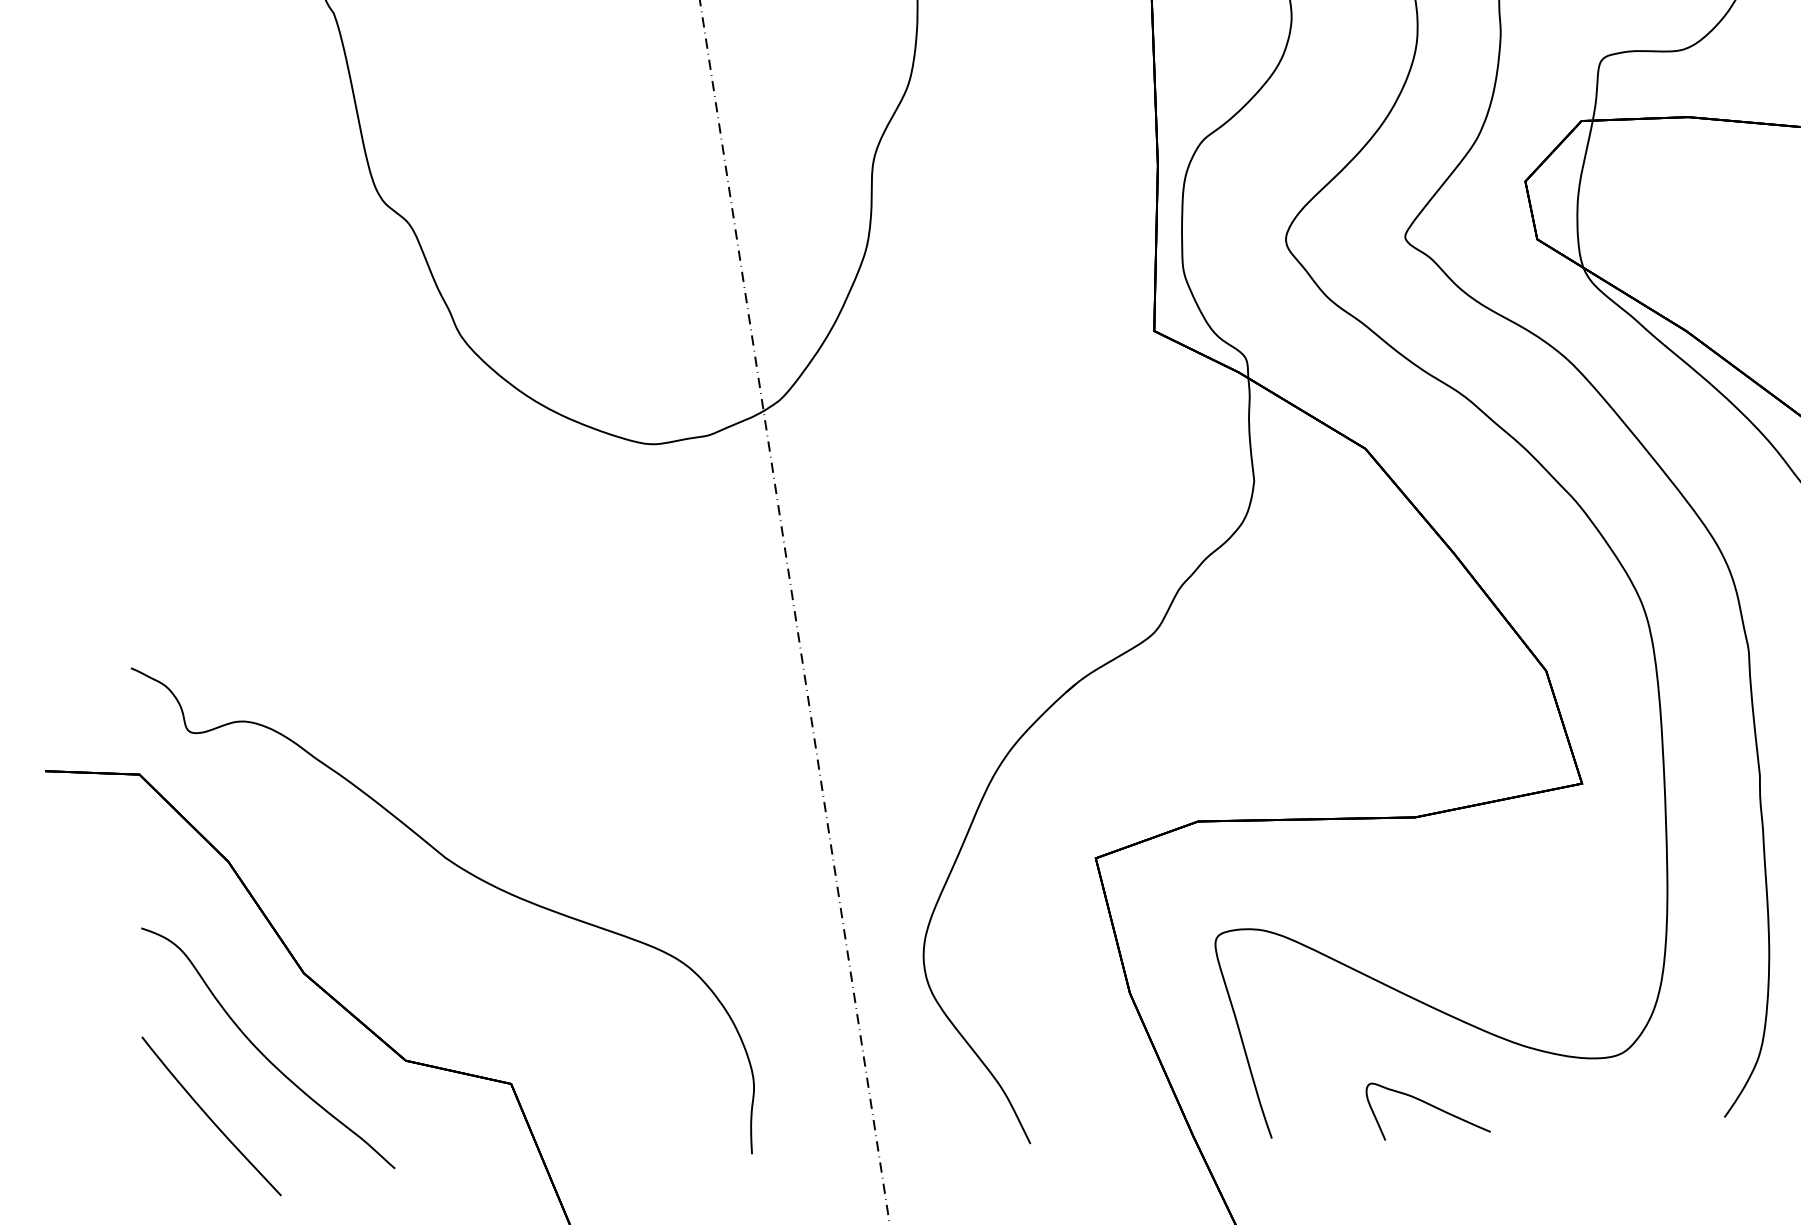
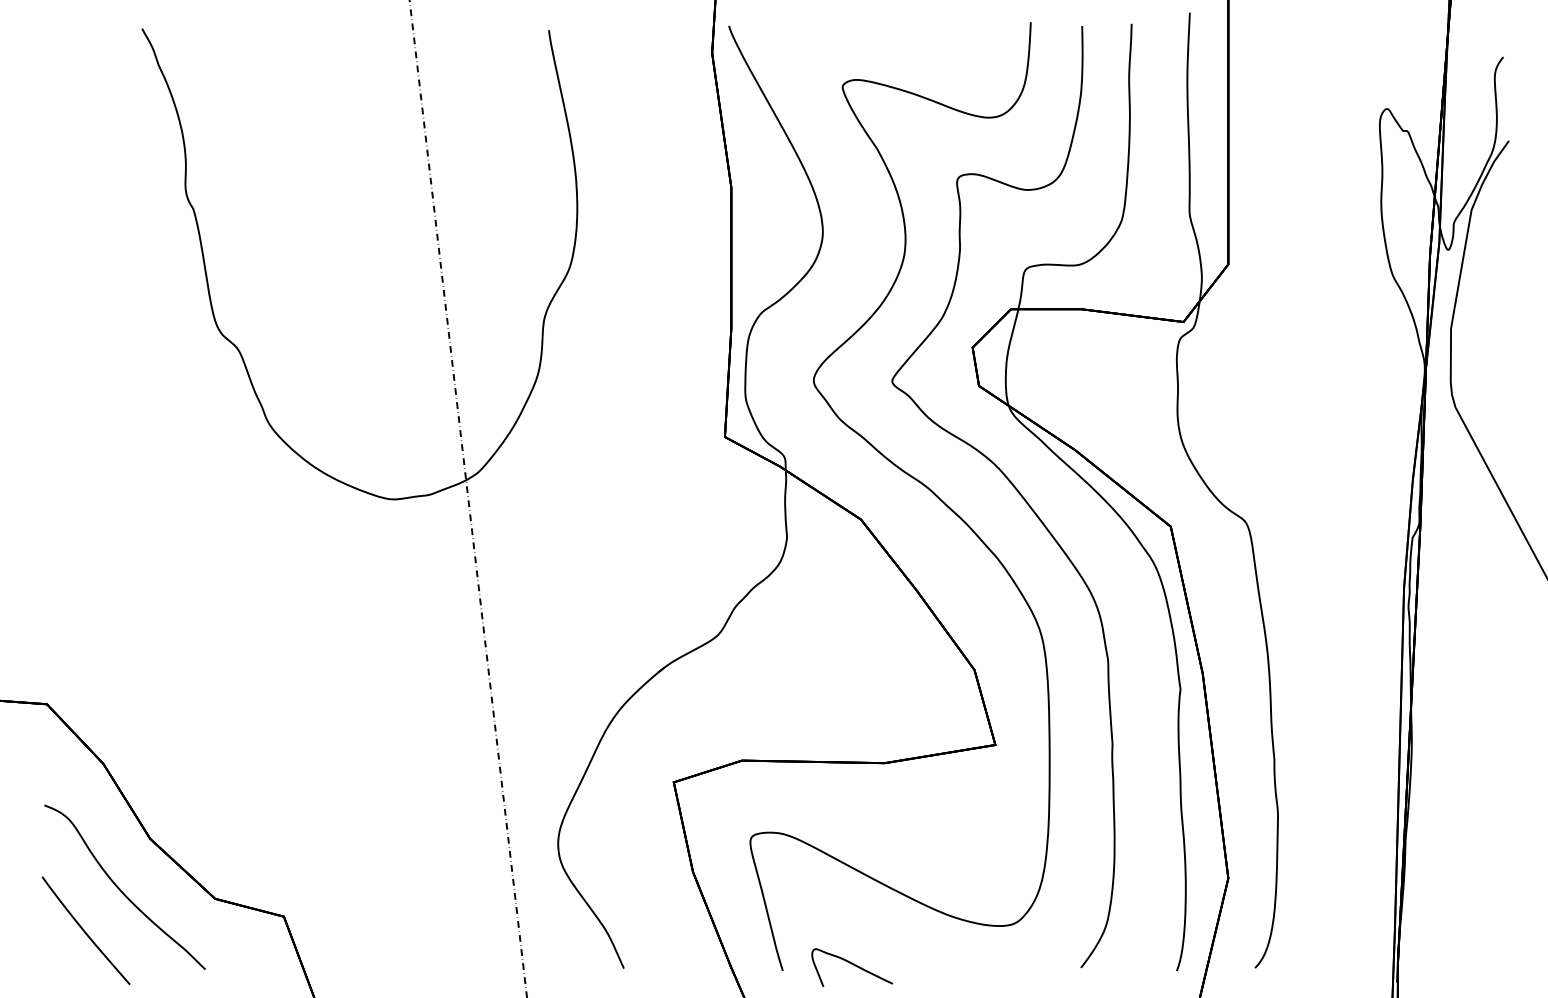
curve: (464, 872) -> (258, 776), removed
curve: (1429, 1106) -> (853, 965), moved

